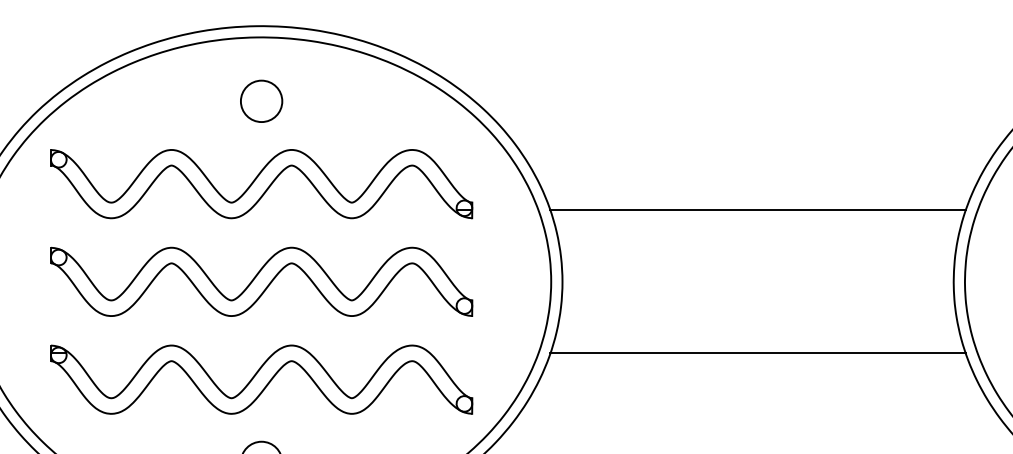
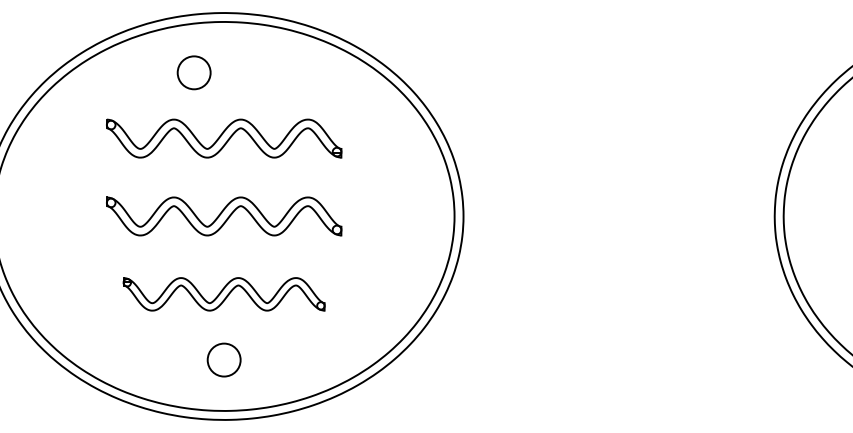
circle: (260, 100) -> (193, 72), moved
part: (260, 183) -> (223, 138), size x0.7
line: (757, 210) -> (618, 159), removed
part: (260, 281) -> (223, 216), size x0.7
line: (757, 353) -> (618, 273), removed
part: (260, 380) -> (223, 294), size x0.6

